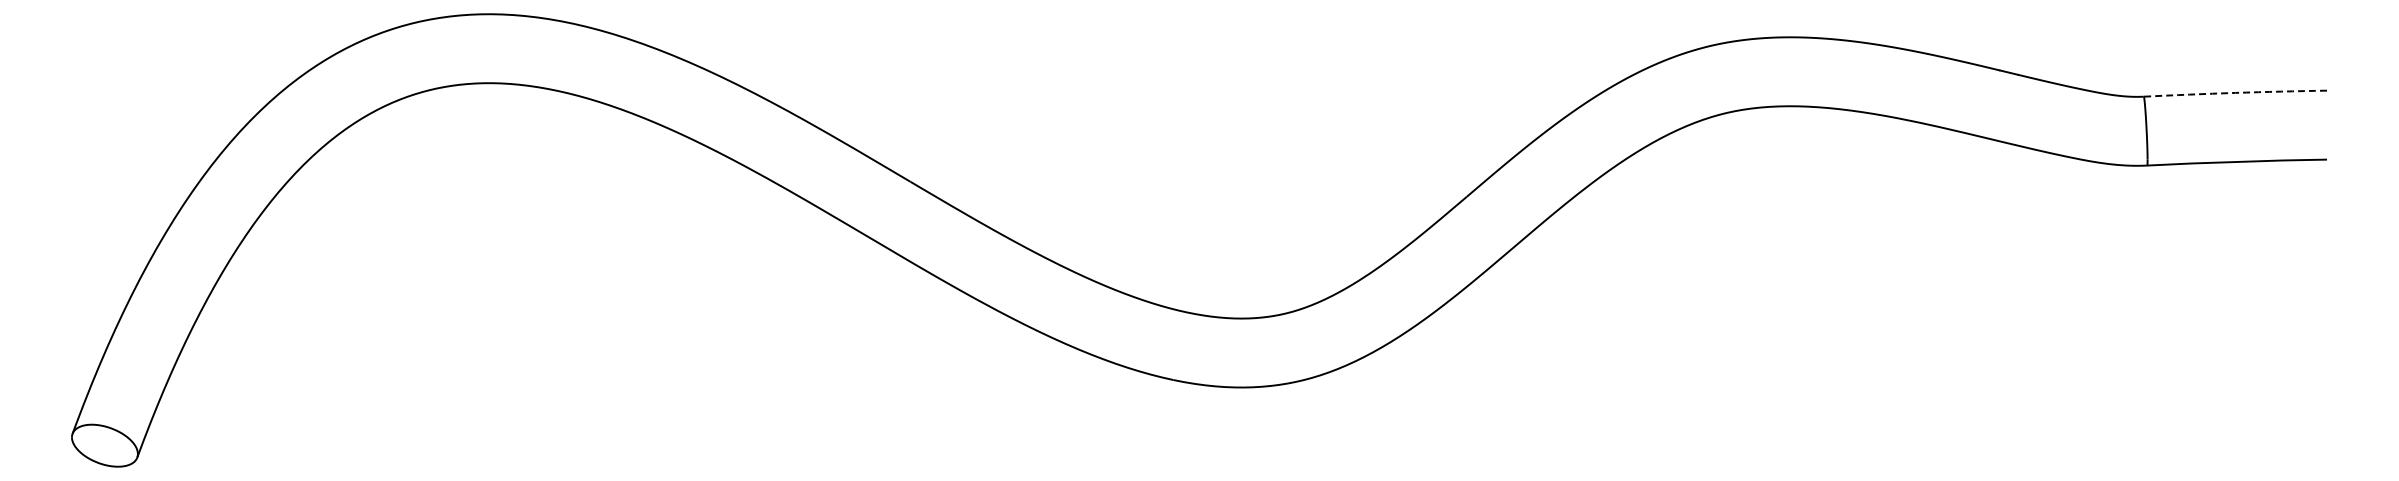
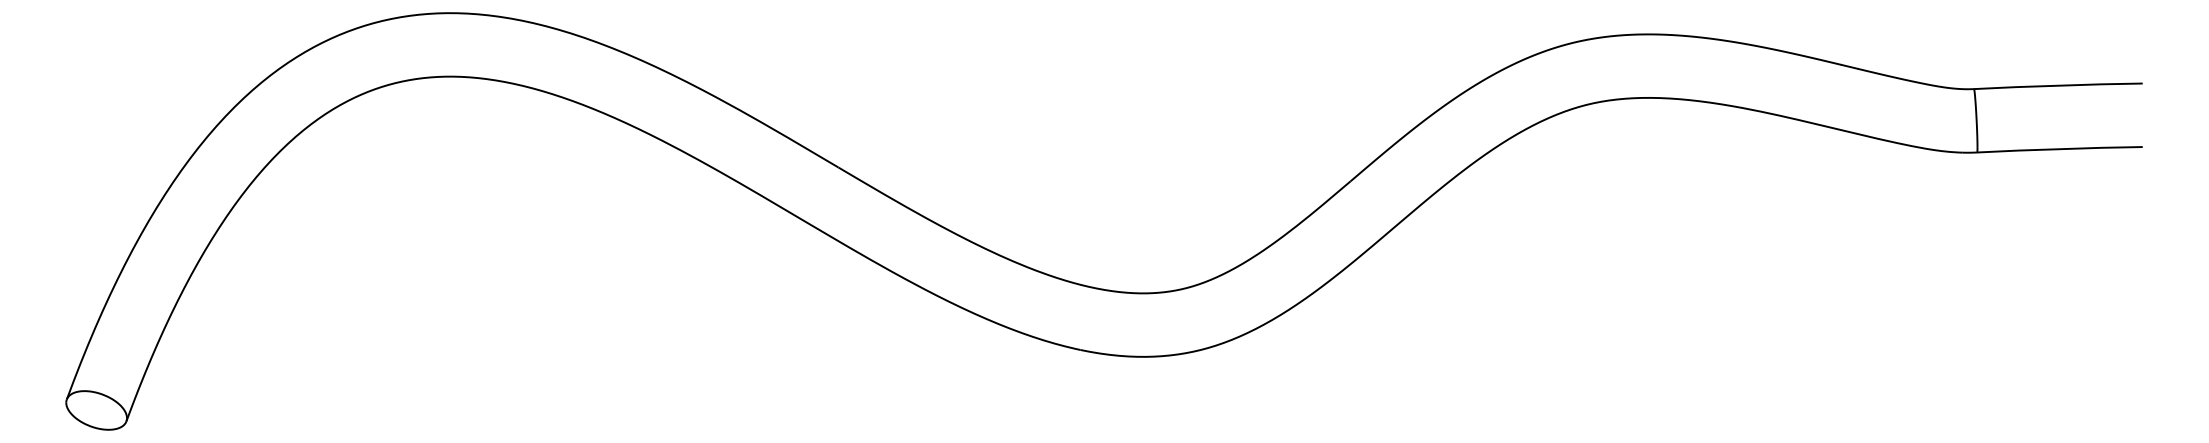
arc: (2235, 92) -> (2058, 85), dashed -> solid

